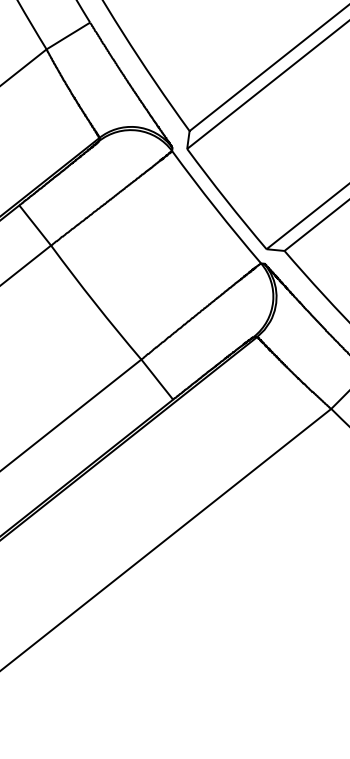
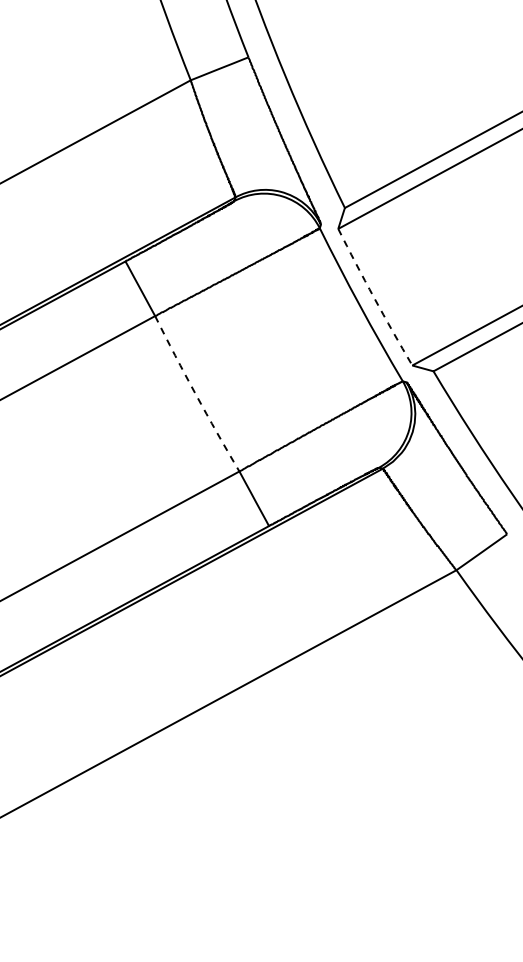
arc: (226, 199) -> (374, 297), solid -> dashed
arc: (94, 303) -> (195, 394), solid -> dashed

